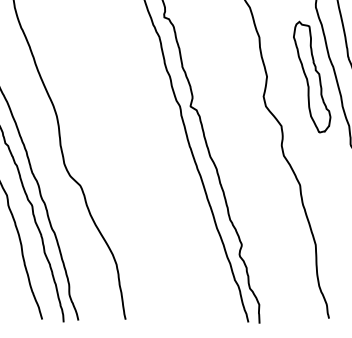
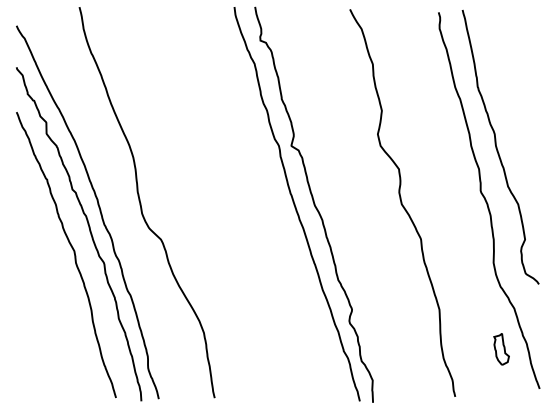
part: (311, 76) -> (434, 110), removed

